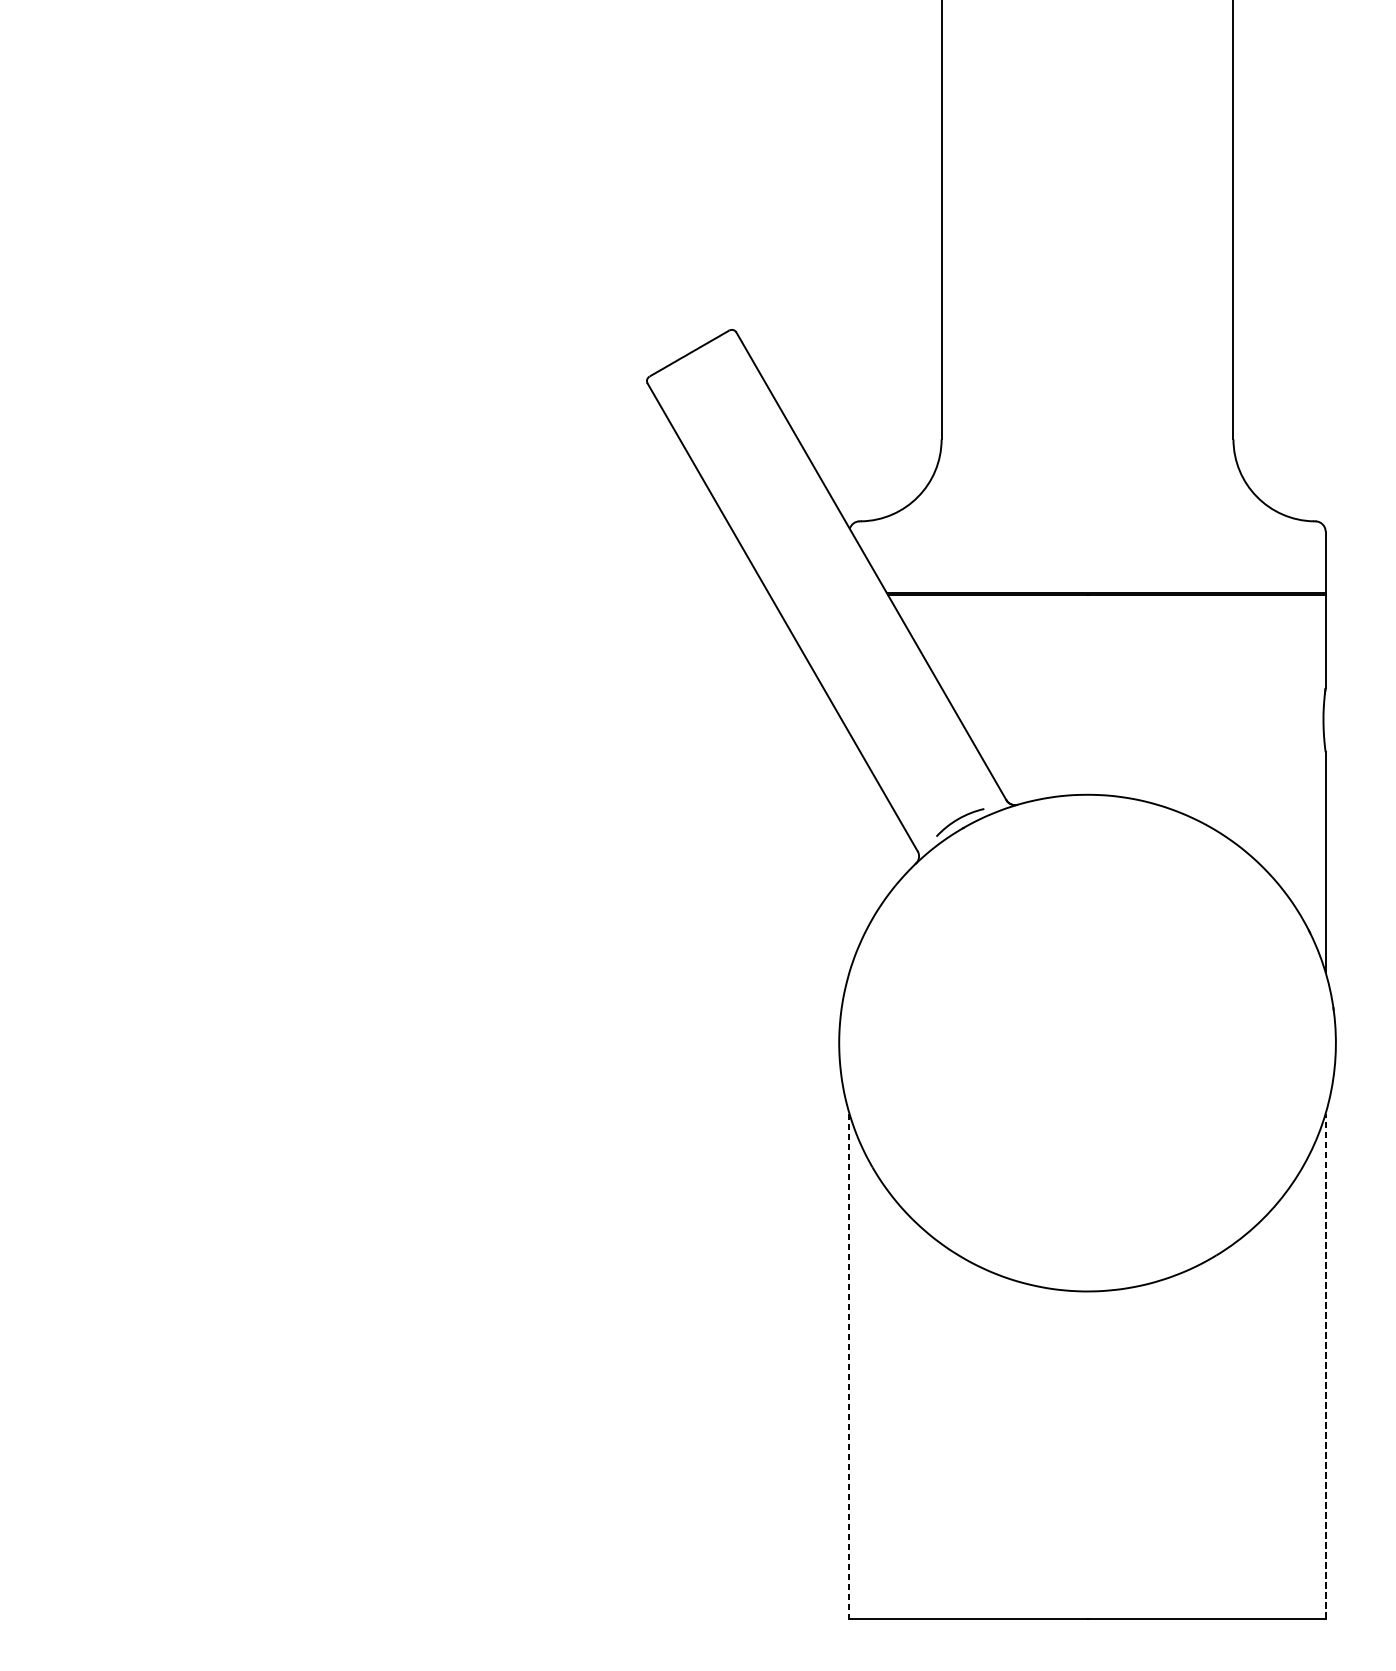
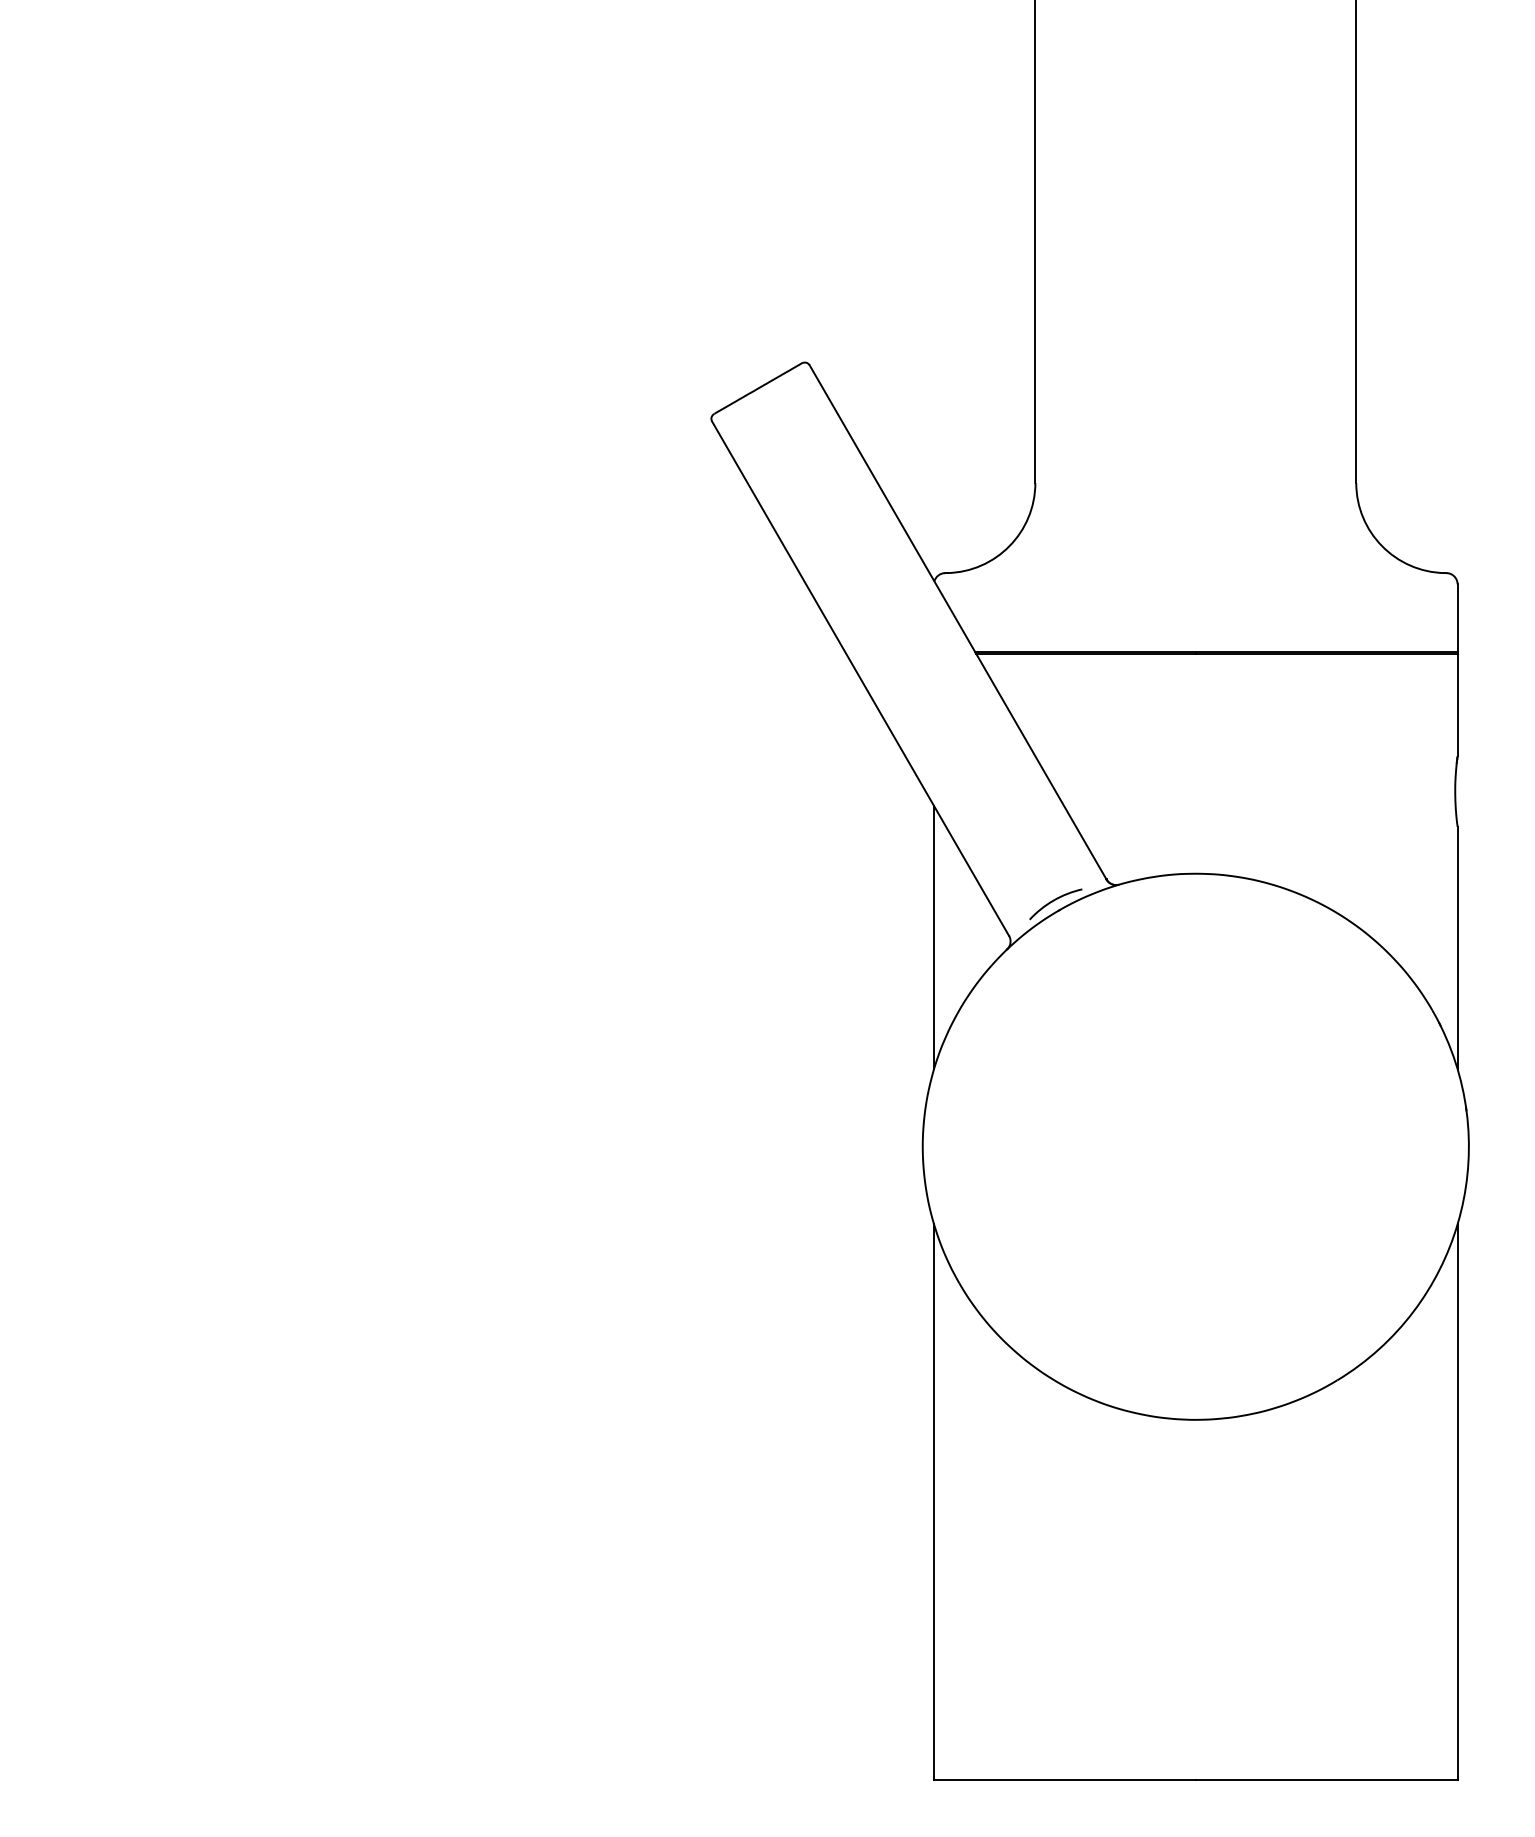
line: (849, 852) -> (934, 937), added
line: (849, 1366) -> (934, 1502), dashed -> solid
line: (1325, 1366) -> (1457, 1502), dashed -> solid

